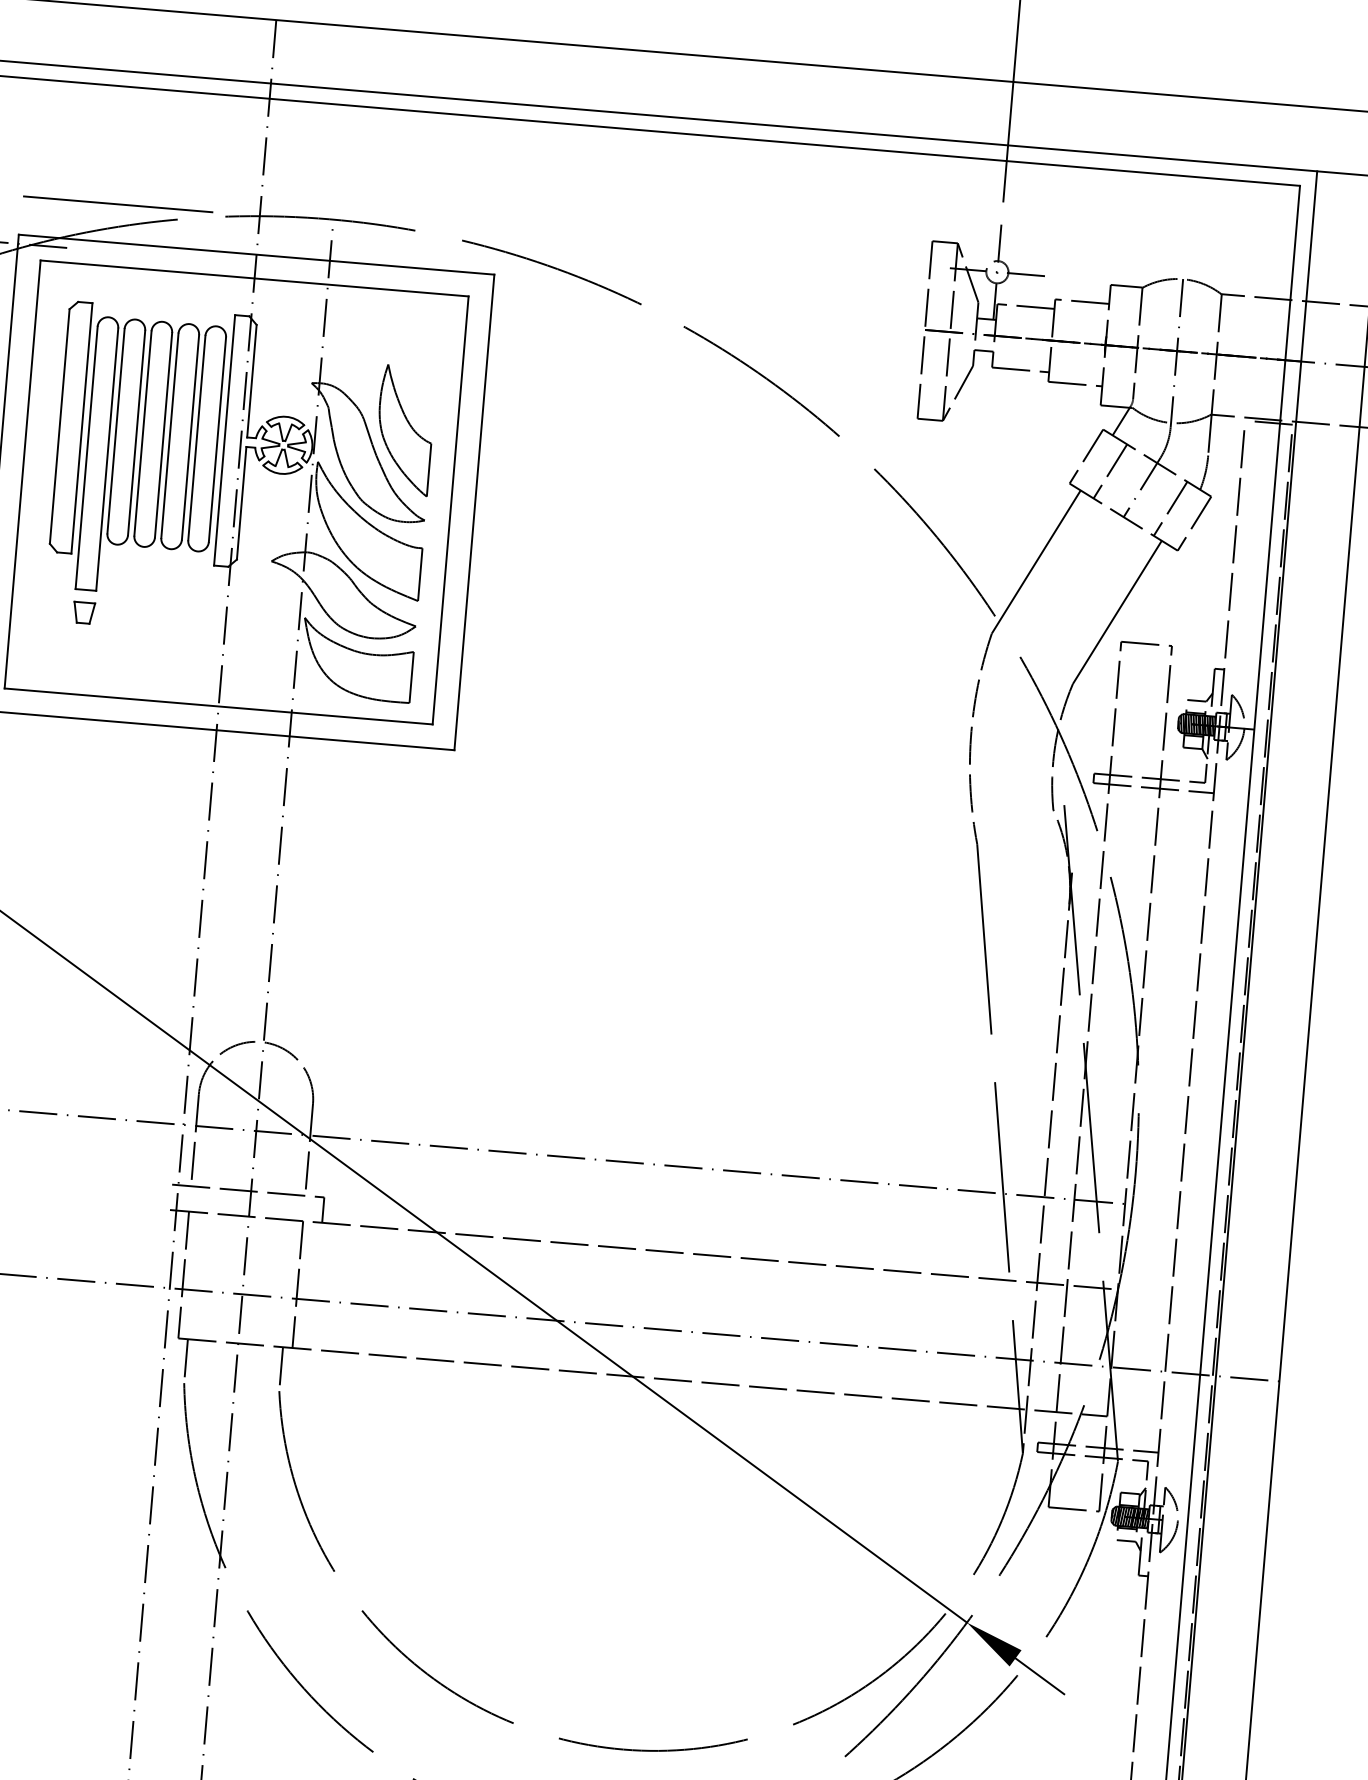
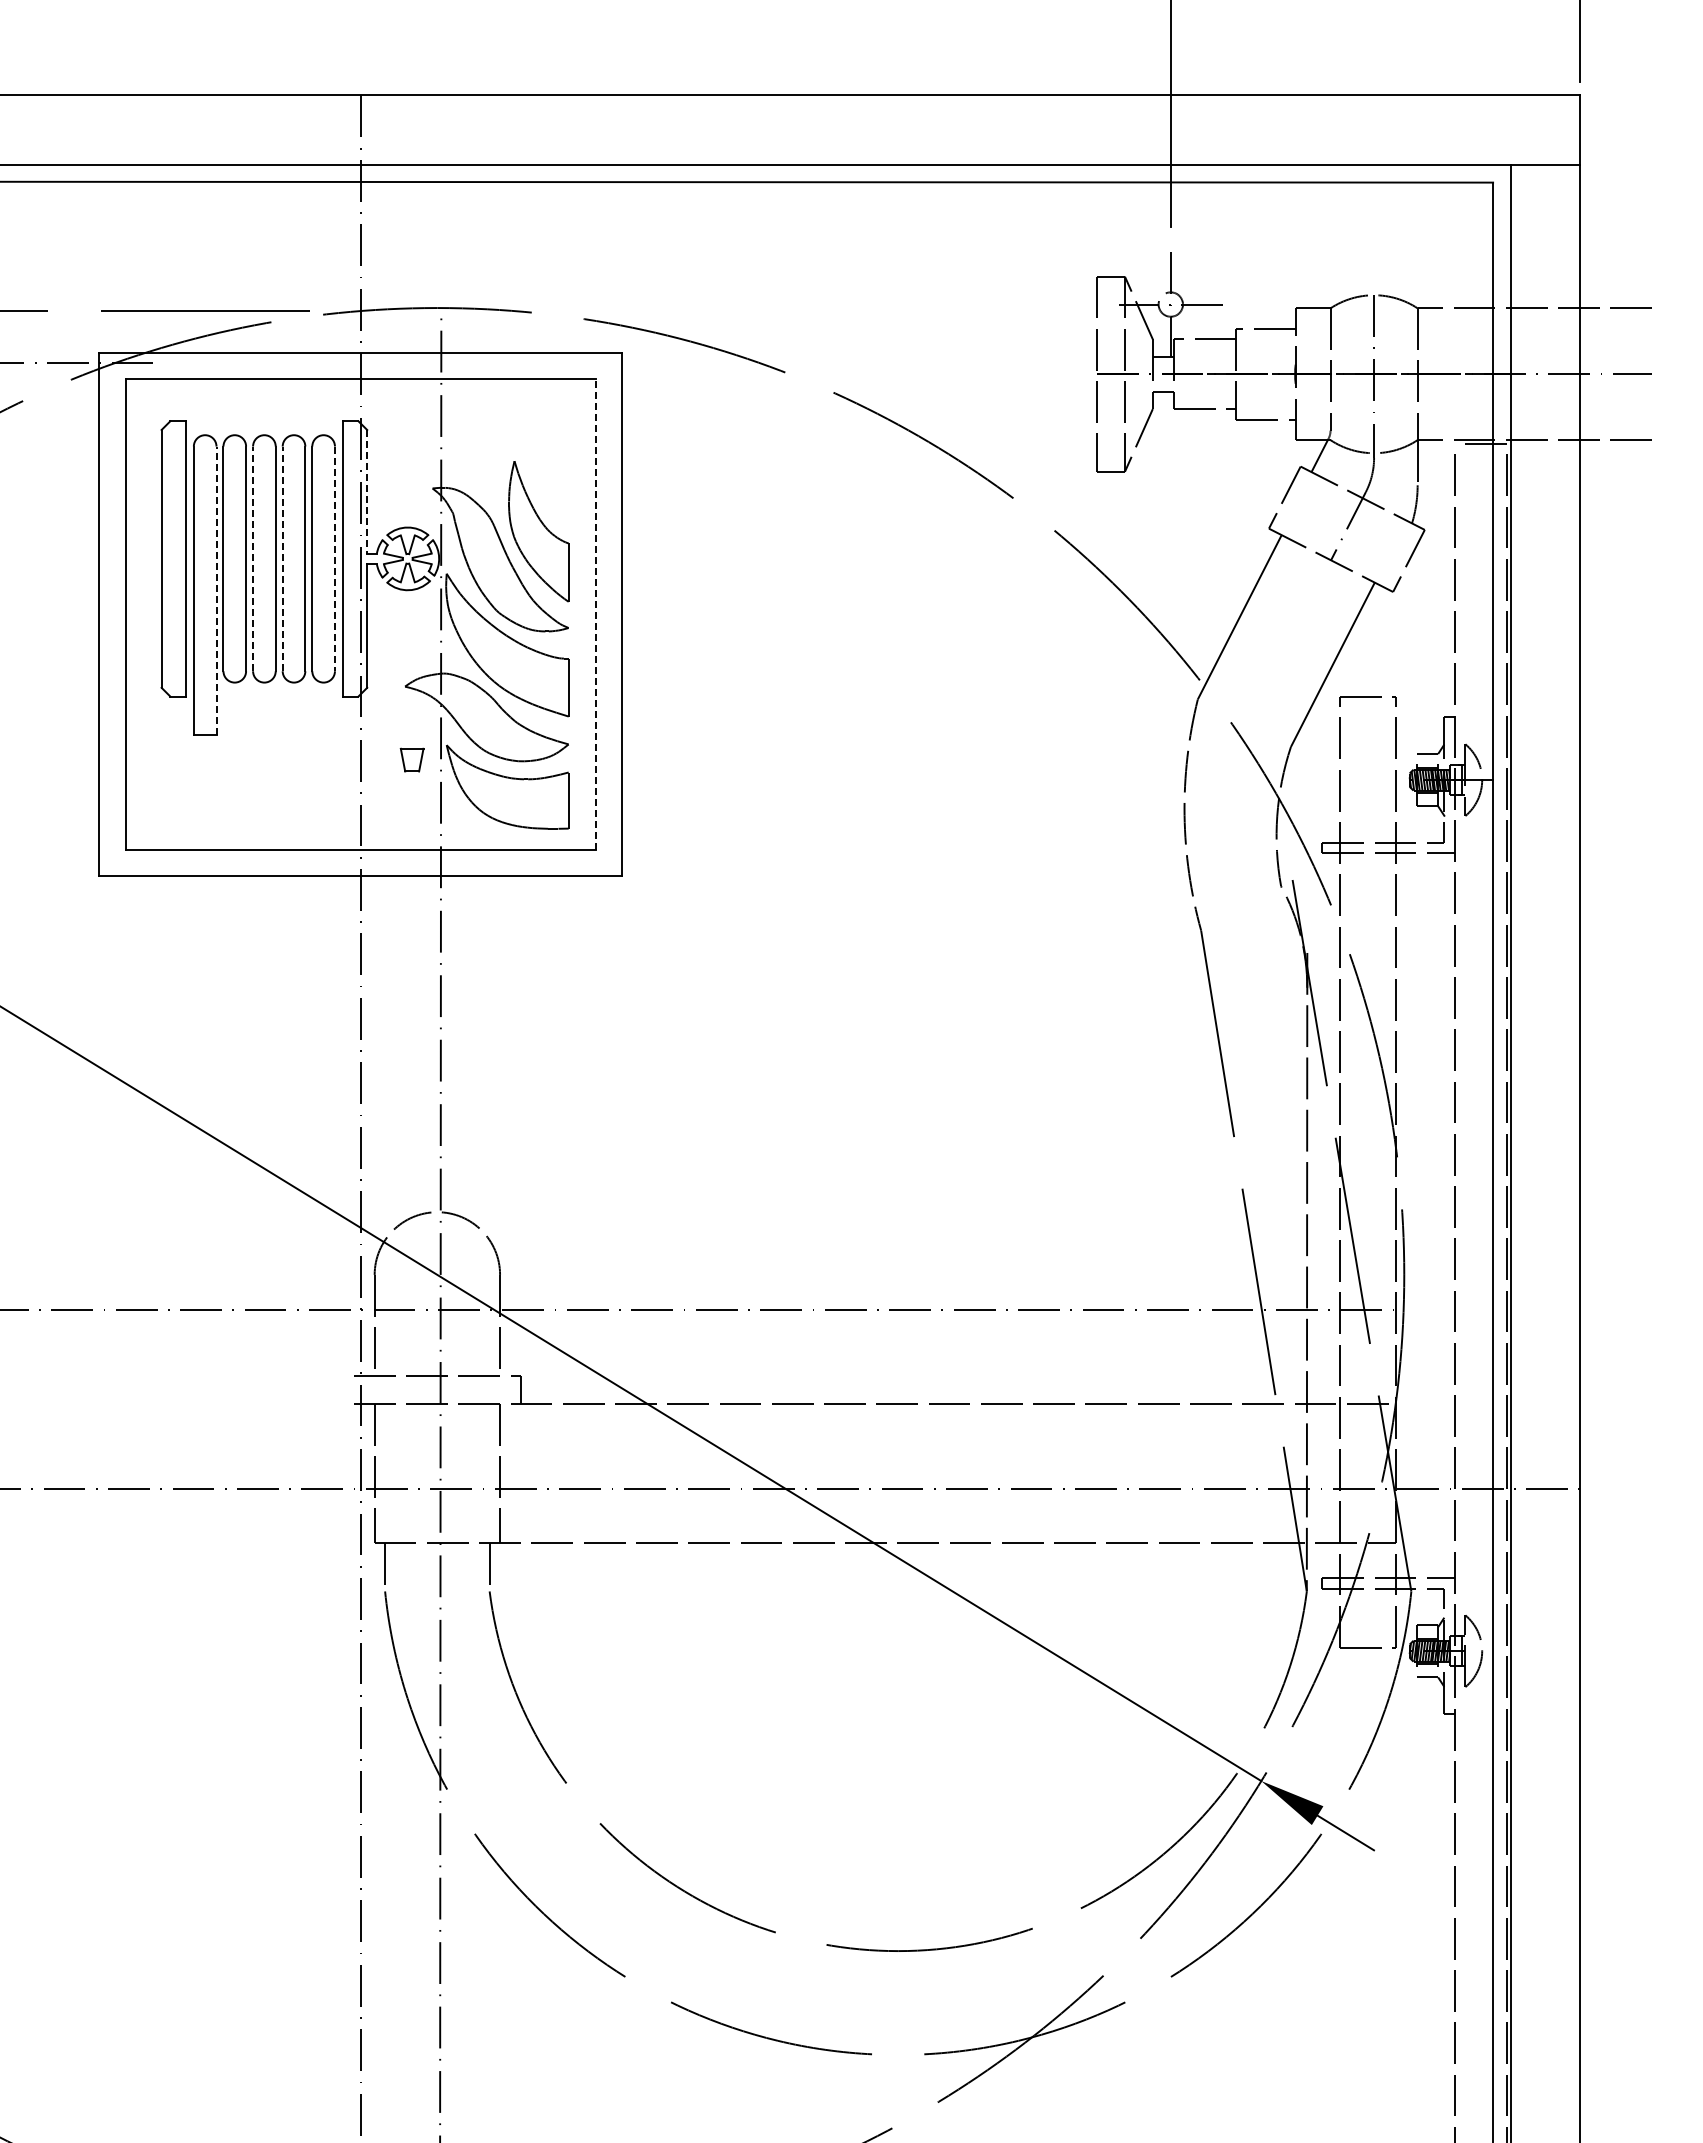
line: (252, 380) -> (367, 491), solid -> dashed
line: (143, 433) -> (253, 558), solid -> dashed
line: (169, 435) -> (282, 558), solid -> dashed
line: (217, 440) -> (334, 559), solid -> dashed
line: (107, 459) -> (216, 590), solid -> dashed
line: (1110, 471) -> (1312, 511), removed
line: (1170, 508) -> (1381, 546), removed
line: (450, 510) -> (595, 614), solid -> dashed
part: (83, 612) -> (411, 759), moved

